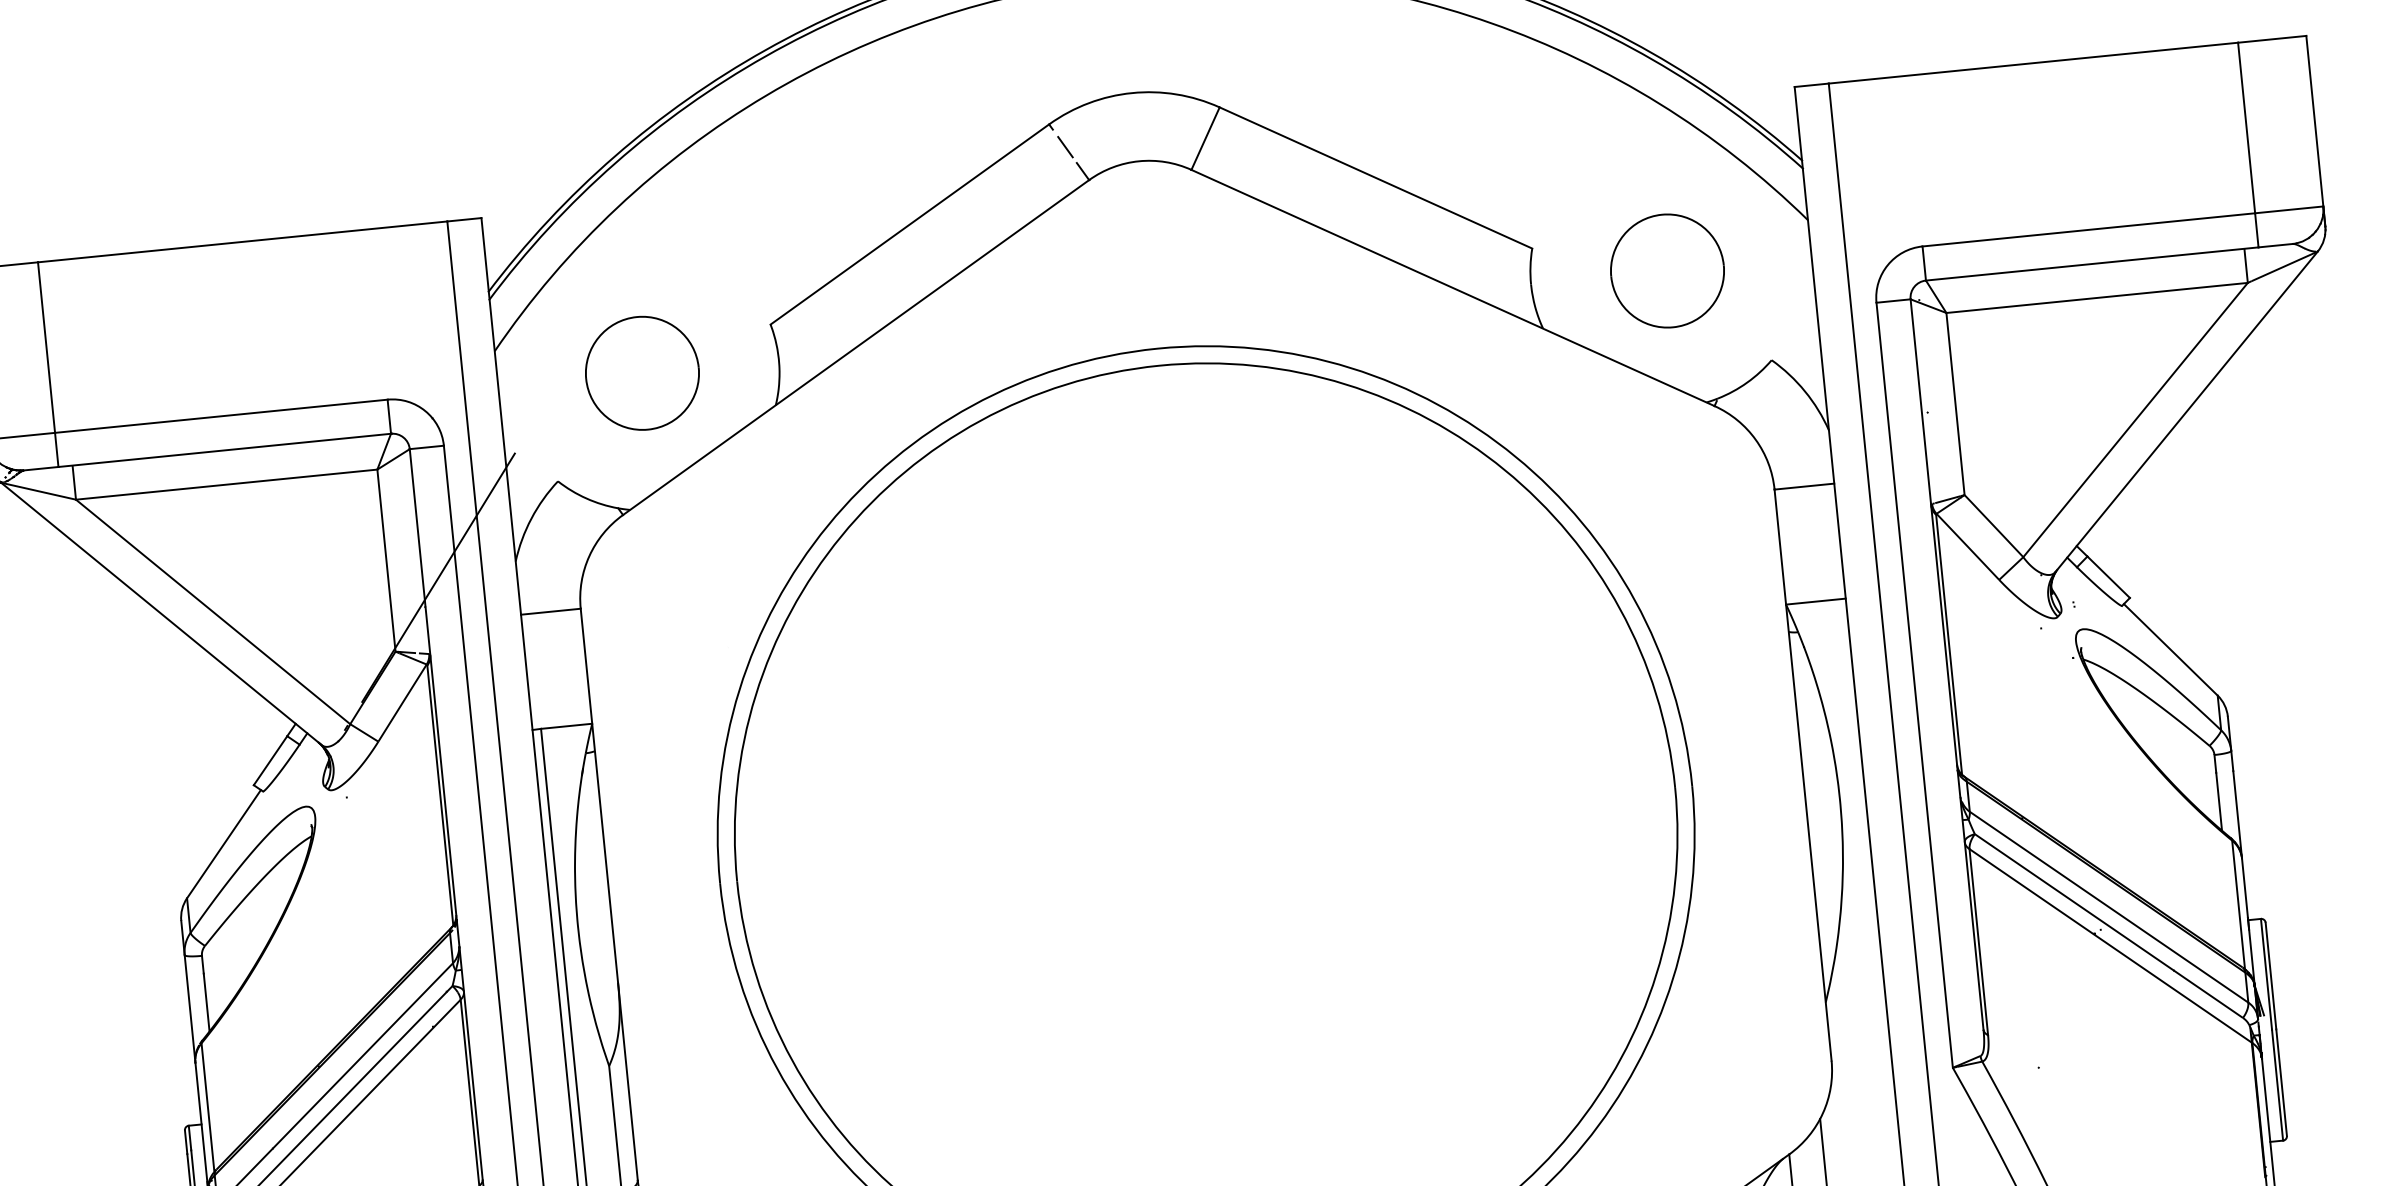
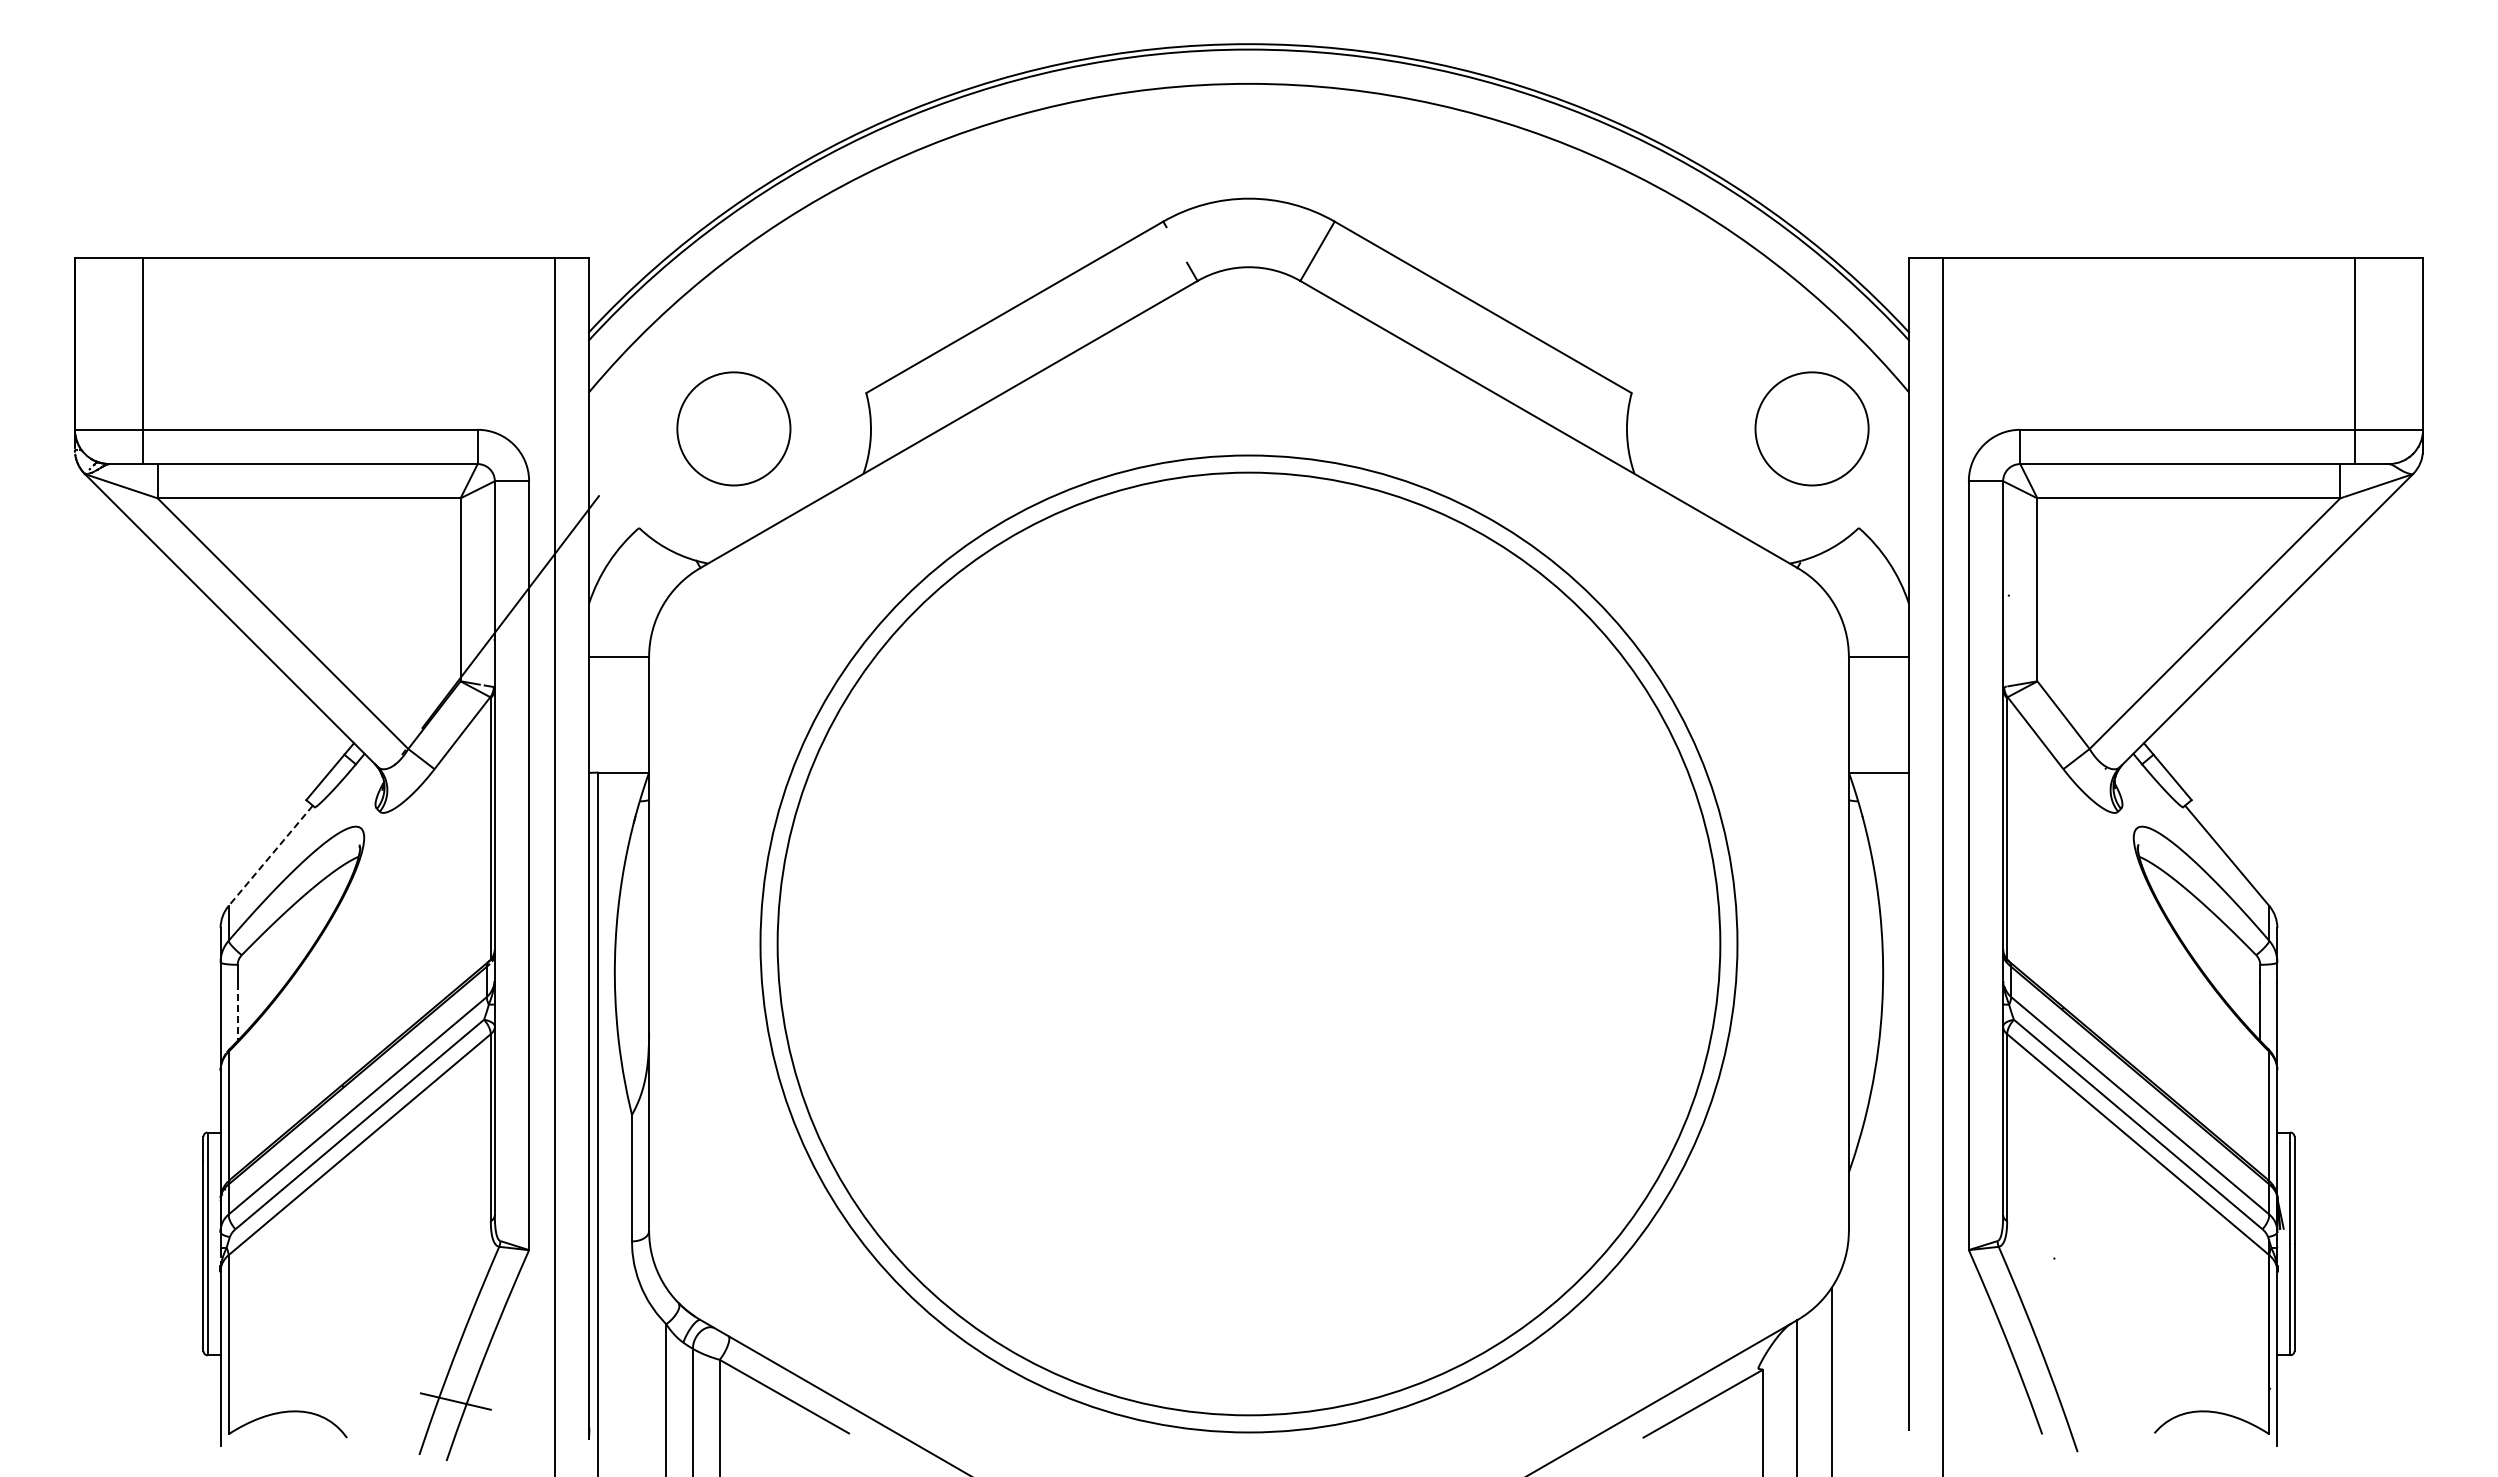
line: (1065, 146) -> (1177, 245), removed
part: (1666, 270) -> (1811, 428), moved
line: (223, 843) -> (270, 855), solid -> dashed
line: (206, 1003) -> (237, 1012), solid -> dashed

